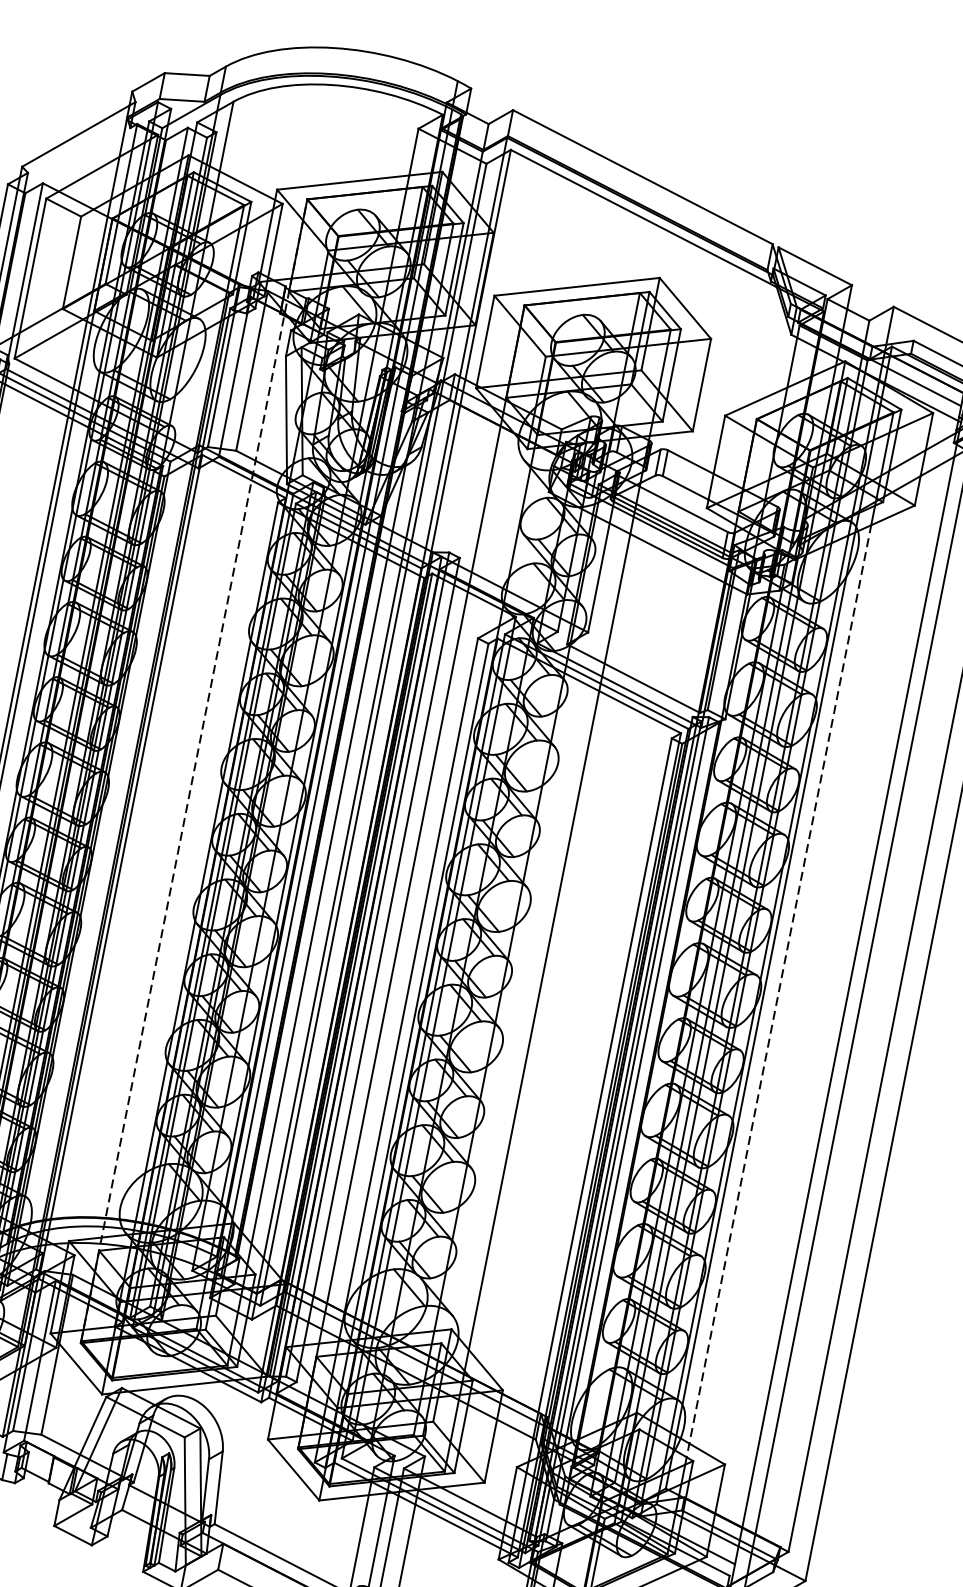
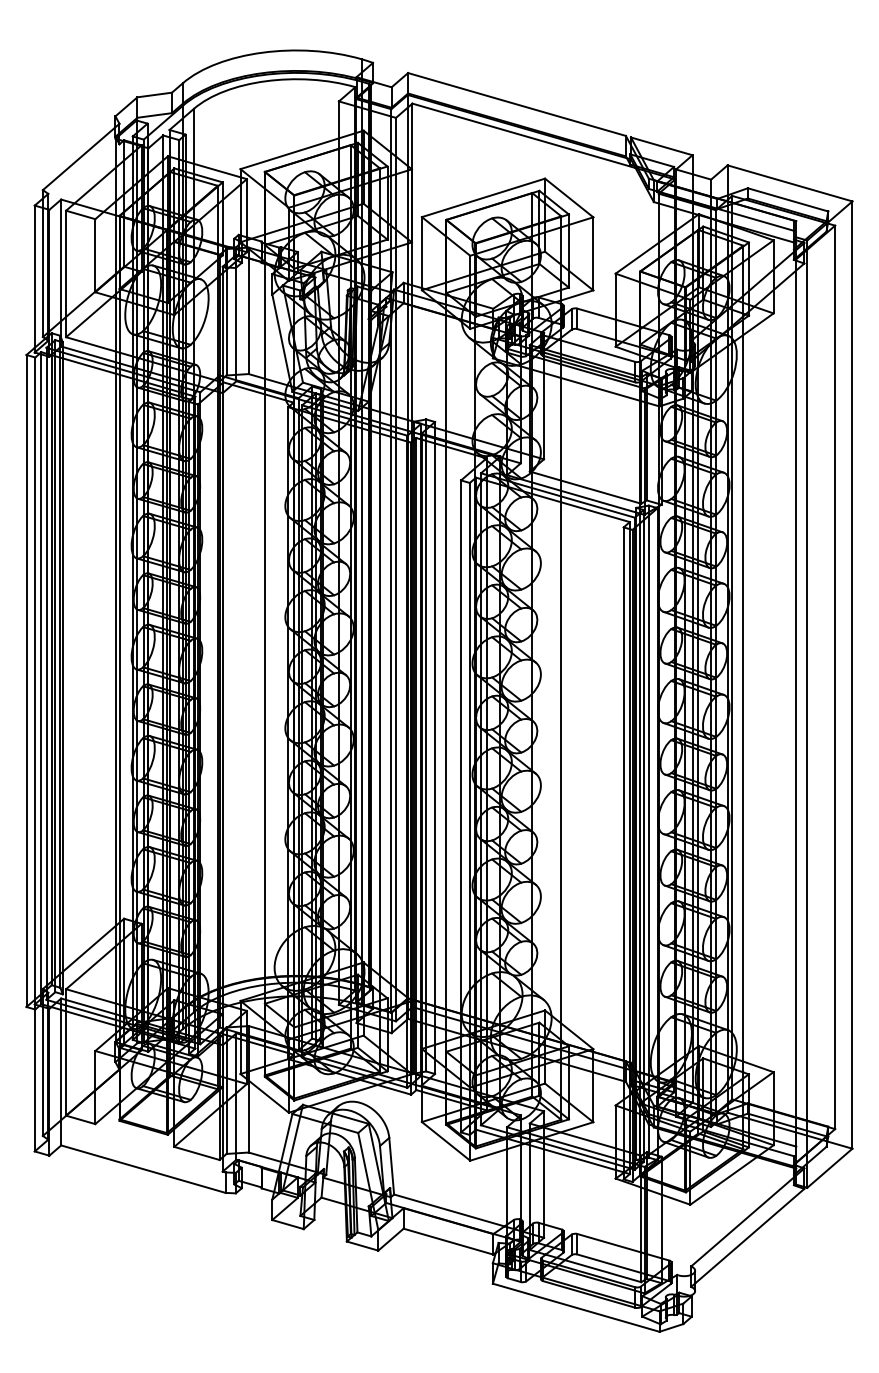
line: (193, 770) -> (264, 623), dashed -> solid
line: (778, 994) -> (743, 706), dashed -> solid

